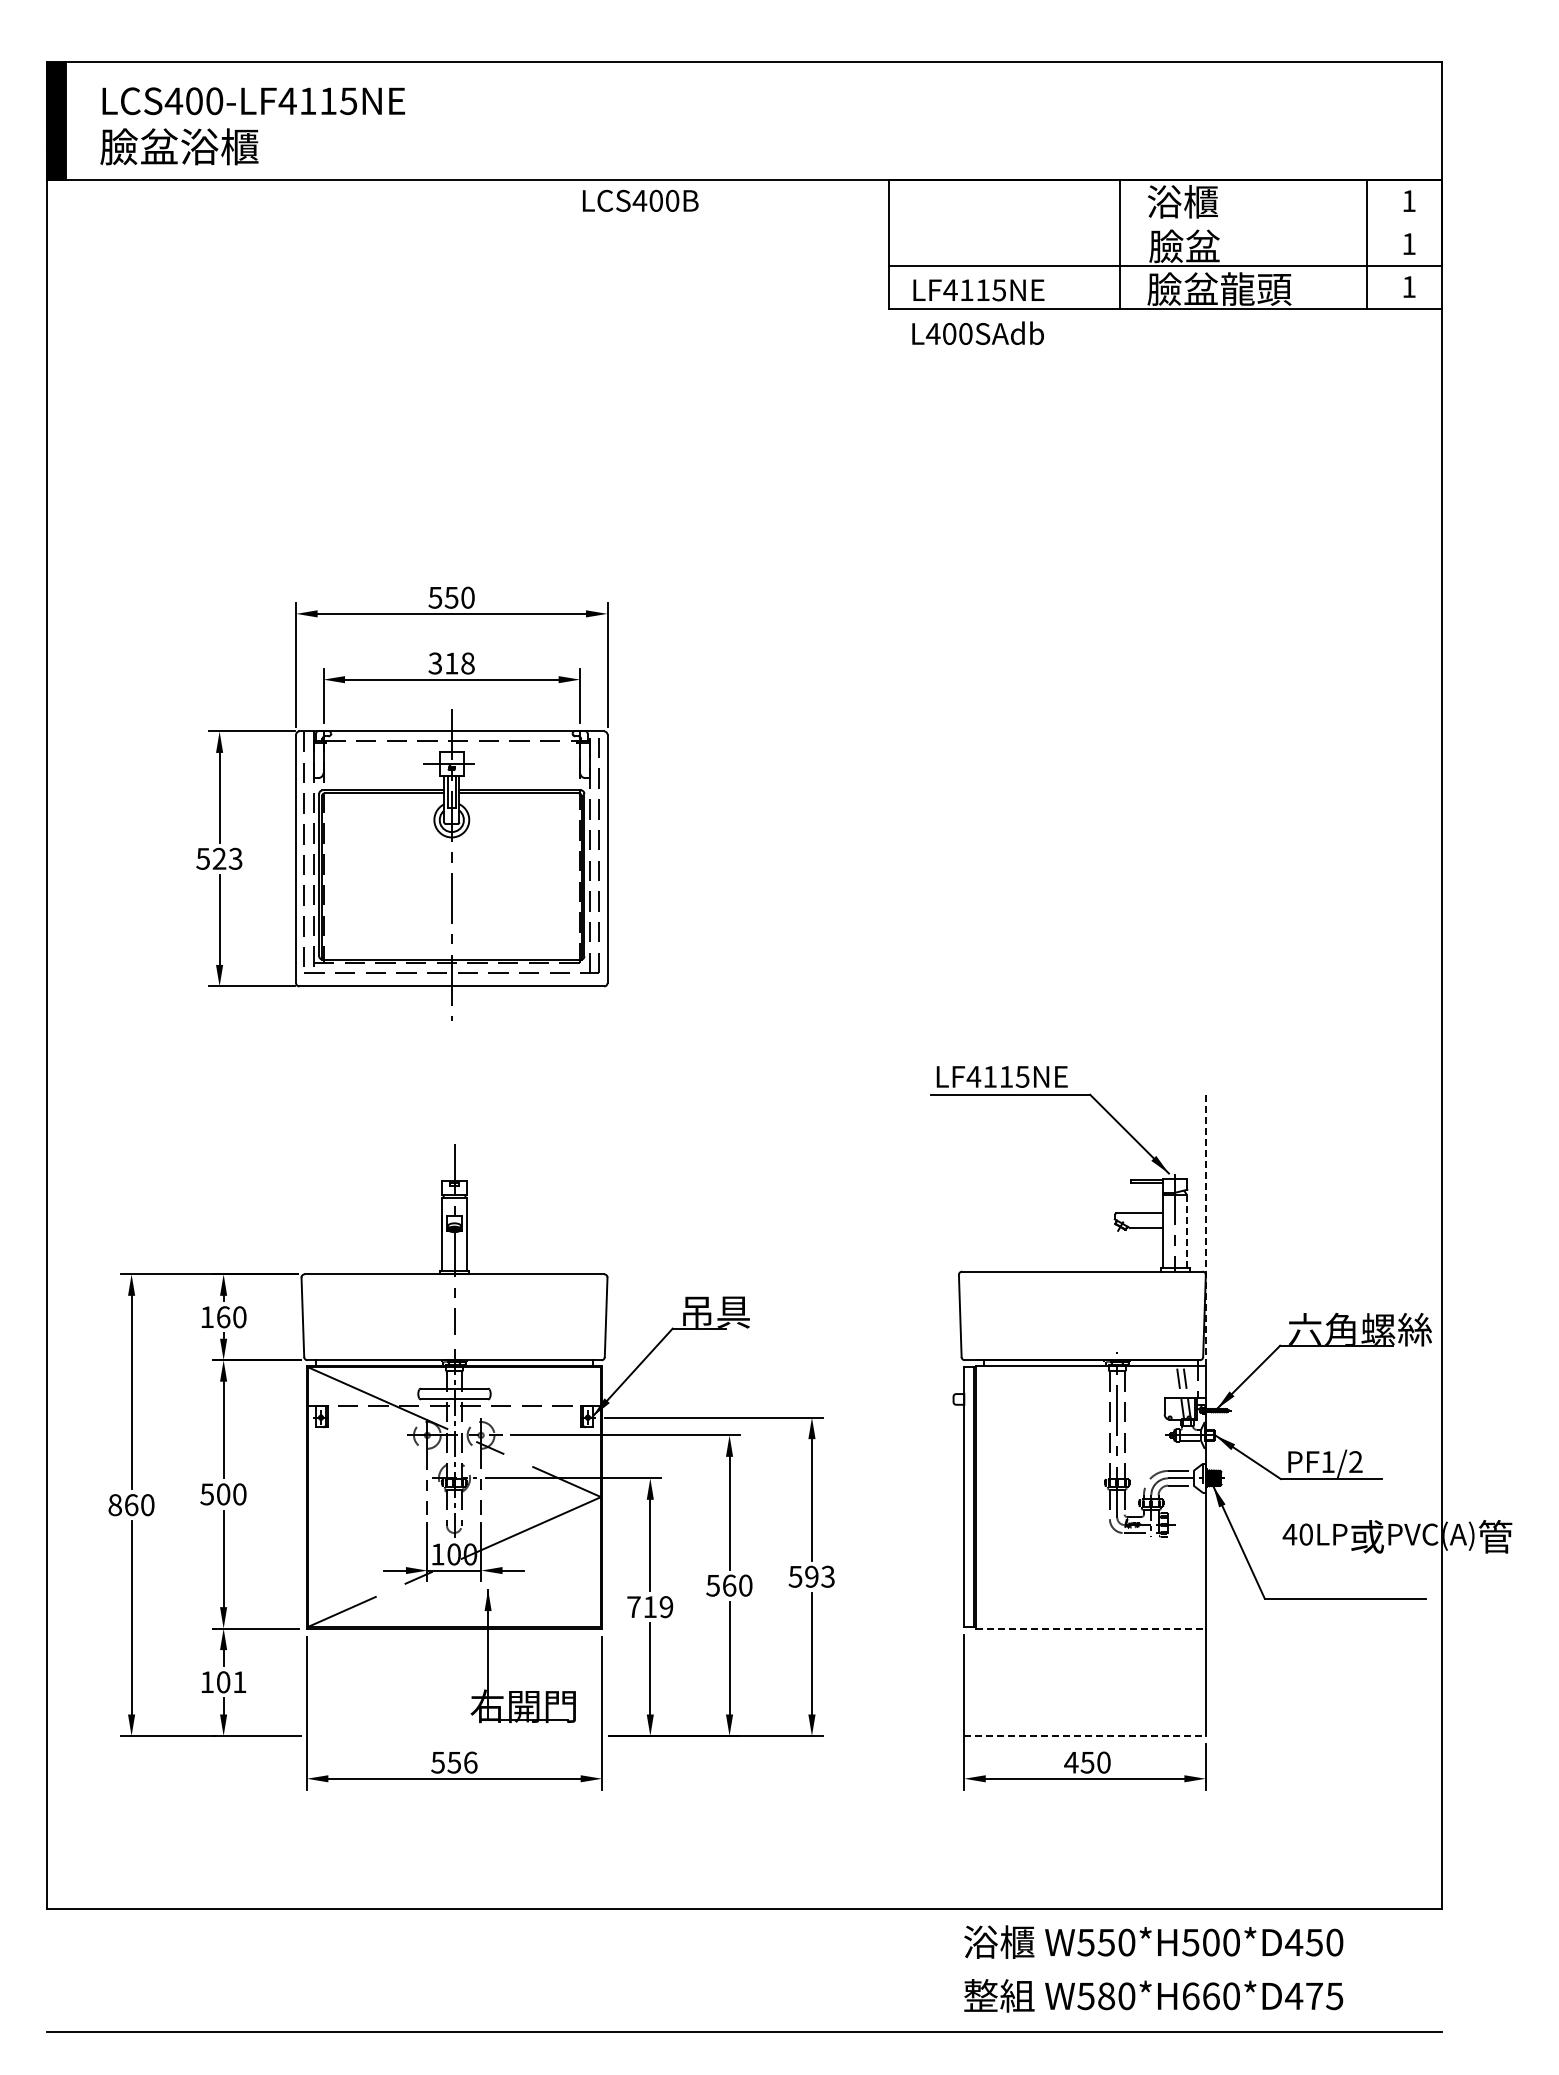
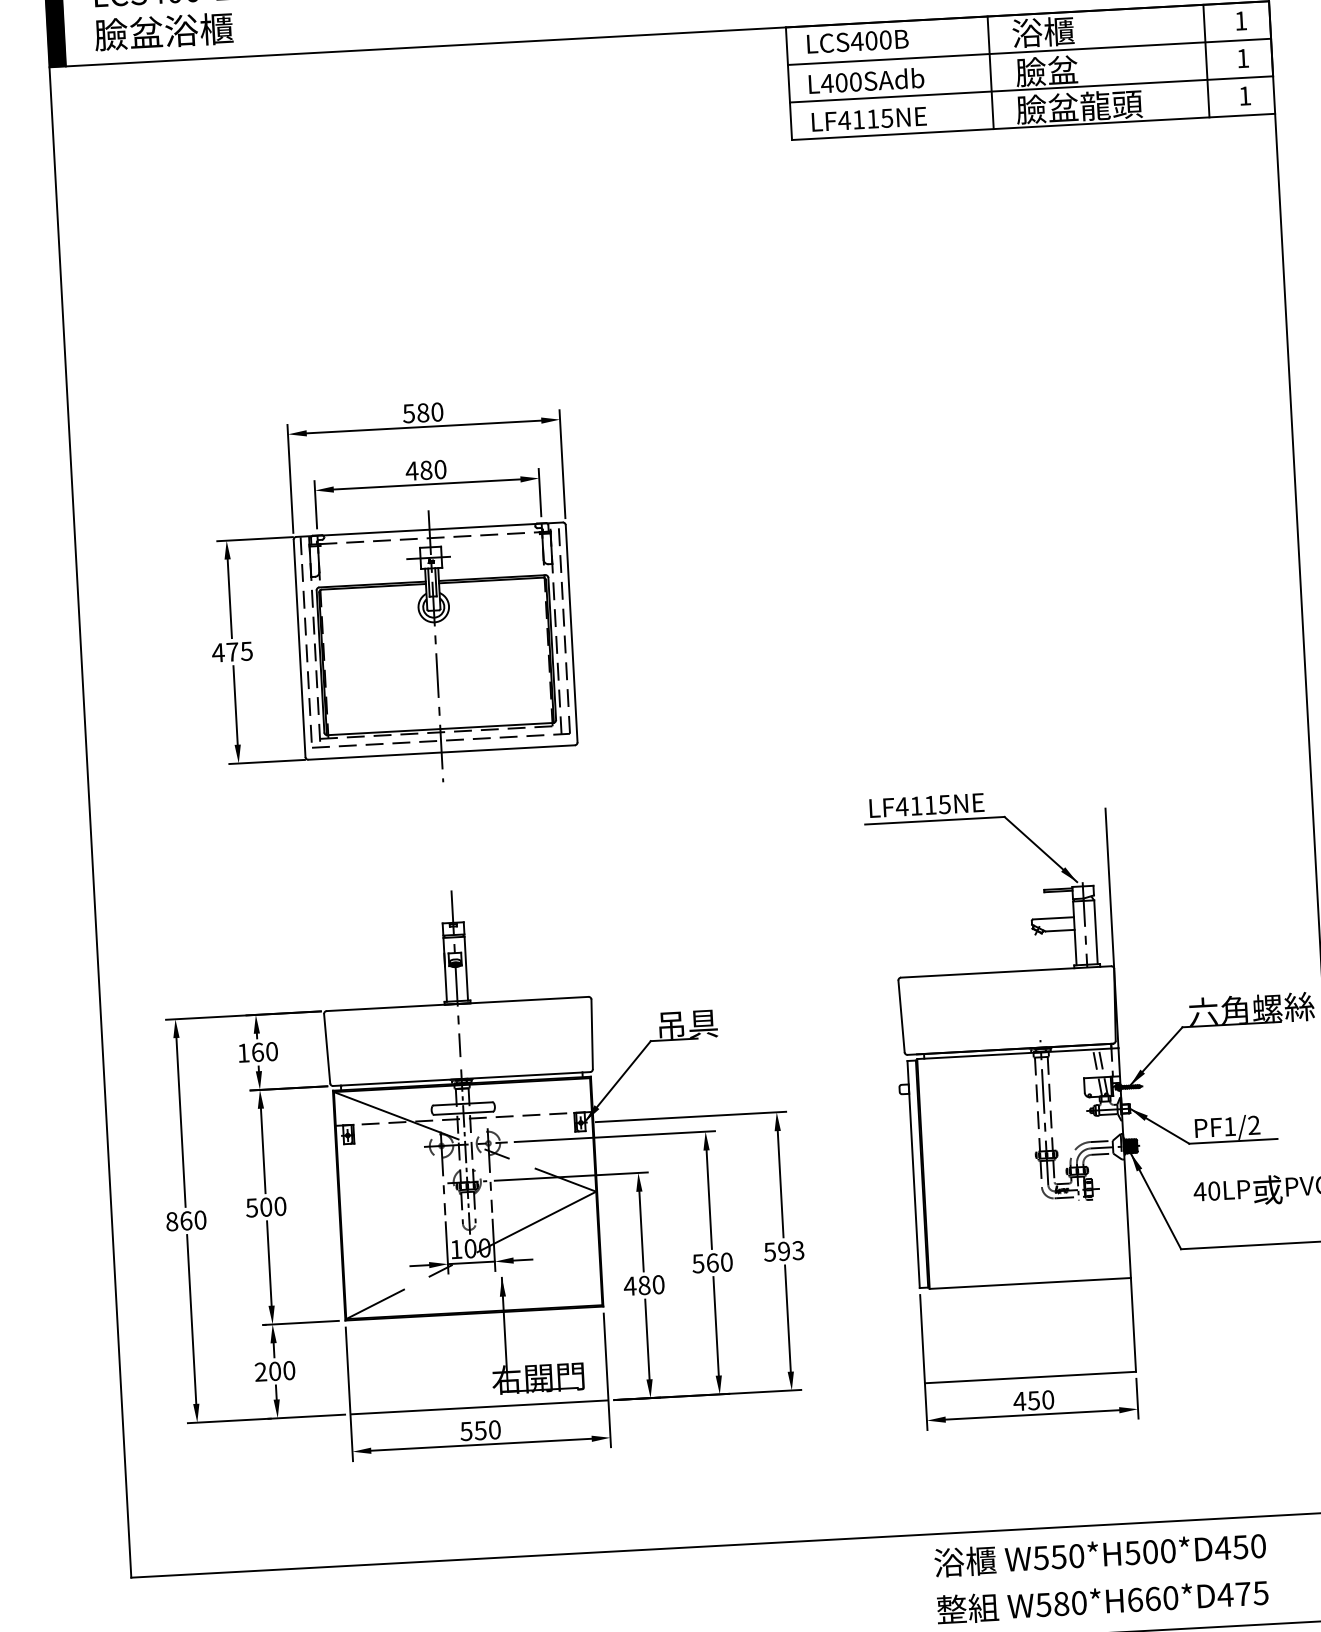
text: (640, 200) -> (857, 41), moved
line: (1165, 223) -> (1029, 52), added
text: (977, 332) -> (865, 80), moved
text: (451, 597) -> (422, 412), 550 -> 580
text: (451, 663) -> (426, 470), 318 -> 480
text: (218, 858) -> (231, 651), 523 -> 475
line: (1205, 1228) -> (1111, 928), dashed -> solid
line: (1187, 1231) -> (1096, 931), dashed -> solid
text: (649, 1607) -> (643, 1285), 719 -> 480
line: (1091, 1628) -> (1030, 1283), dashed -> solid
text: (223, 1682) -> (275, 1371), 101 -> 200
line: (454, 1735) -> (479, 1406), added
line: (1085, 1735) -> (1030, 1377), dashed -> solid
text: (470, 1762) -> (494, 1429), 556 -> 550

